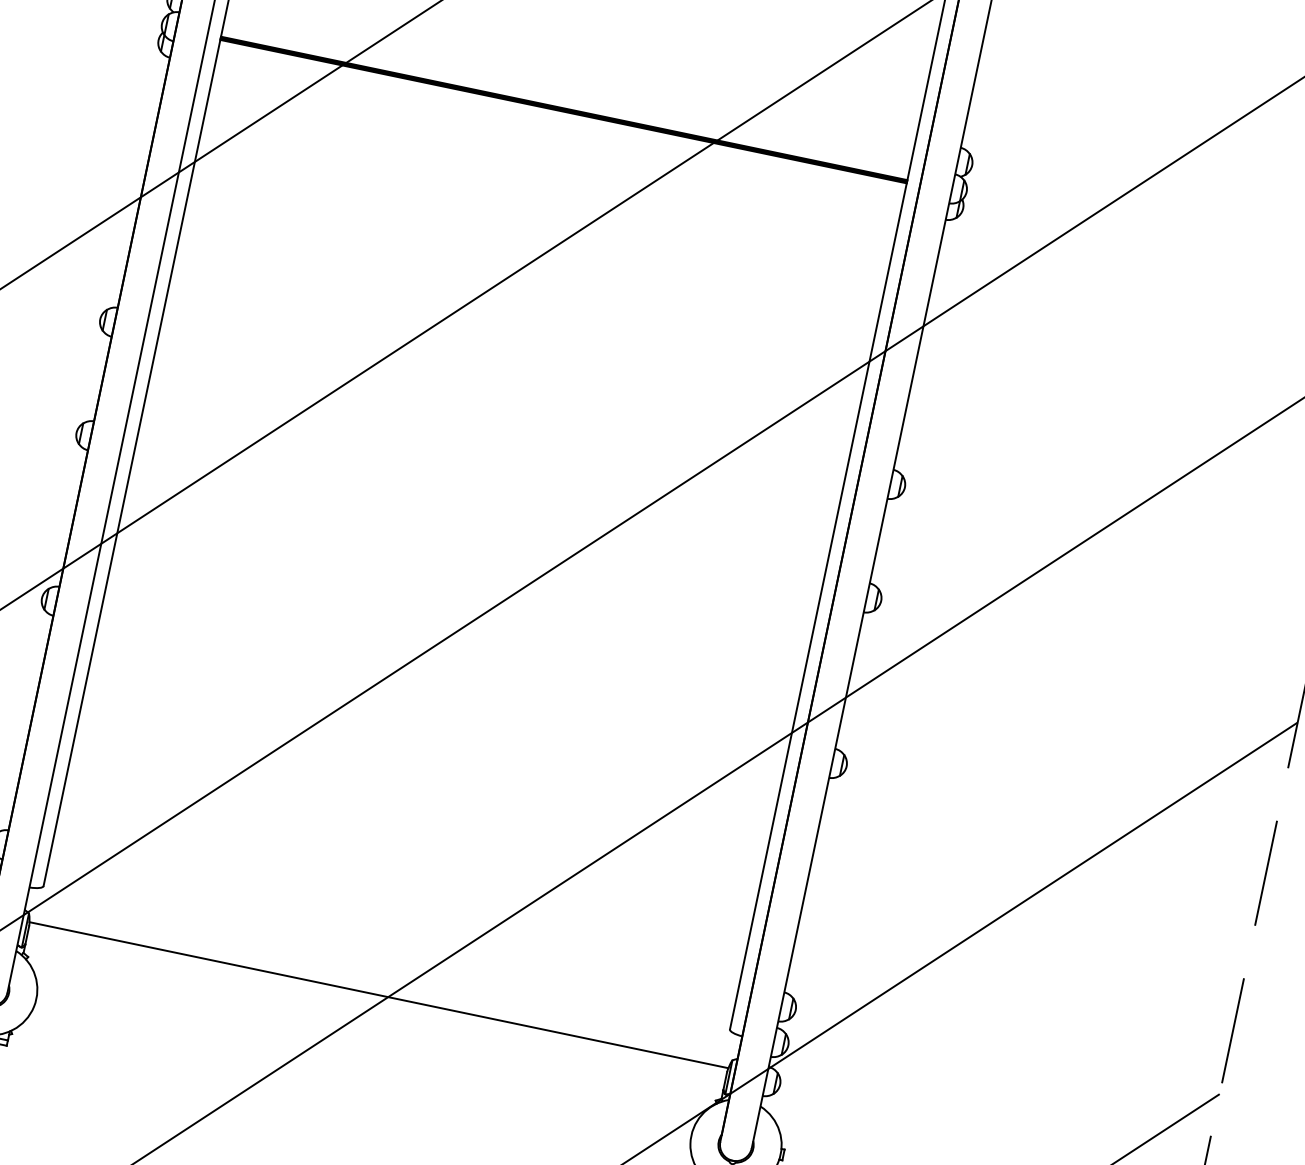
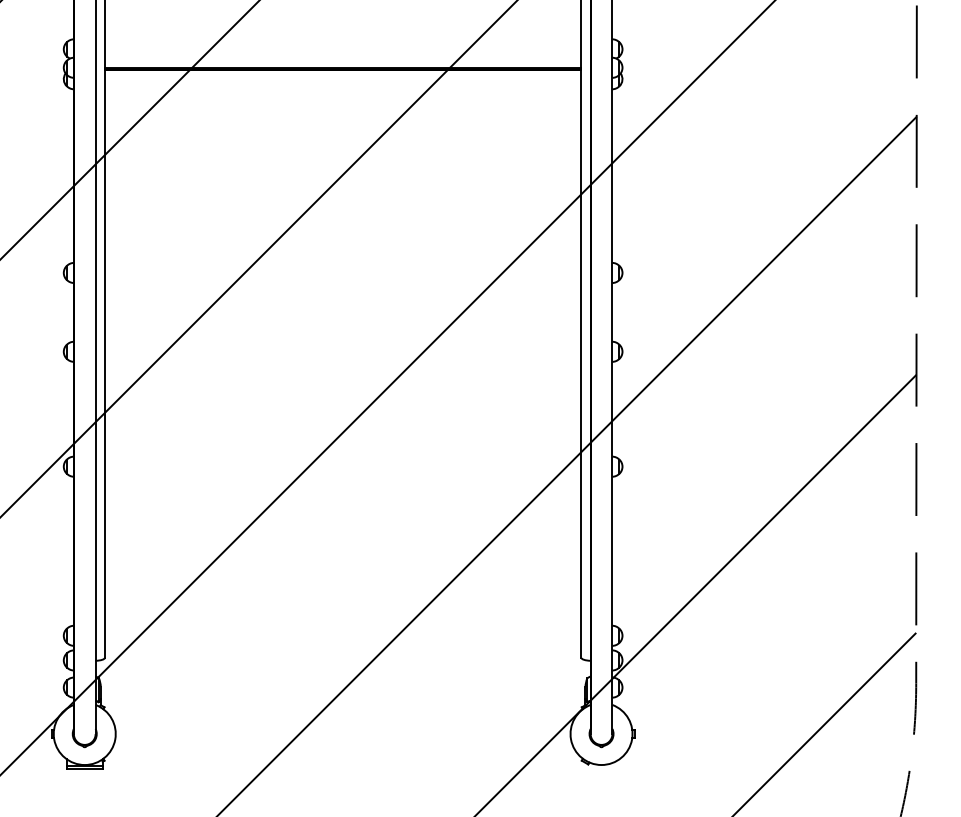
line: (378, 994) -> (342, 683), removed

